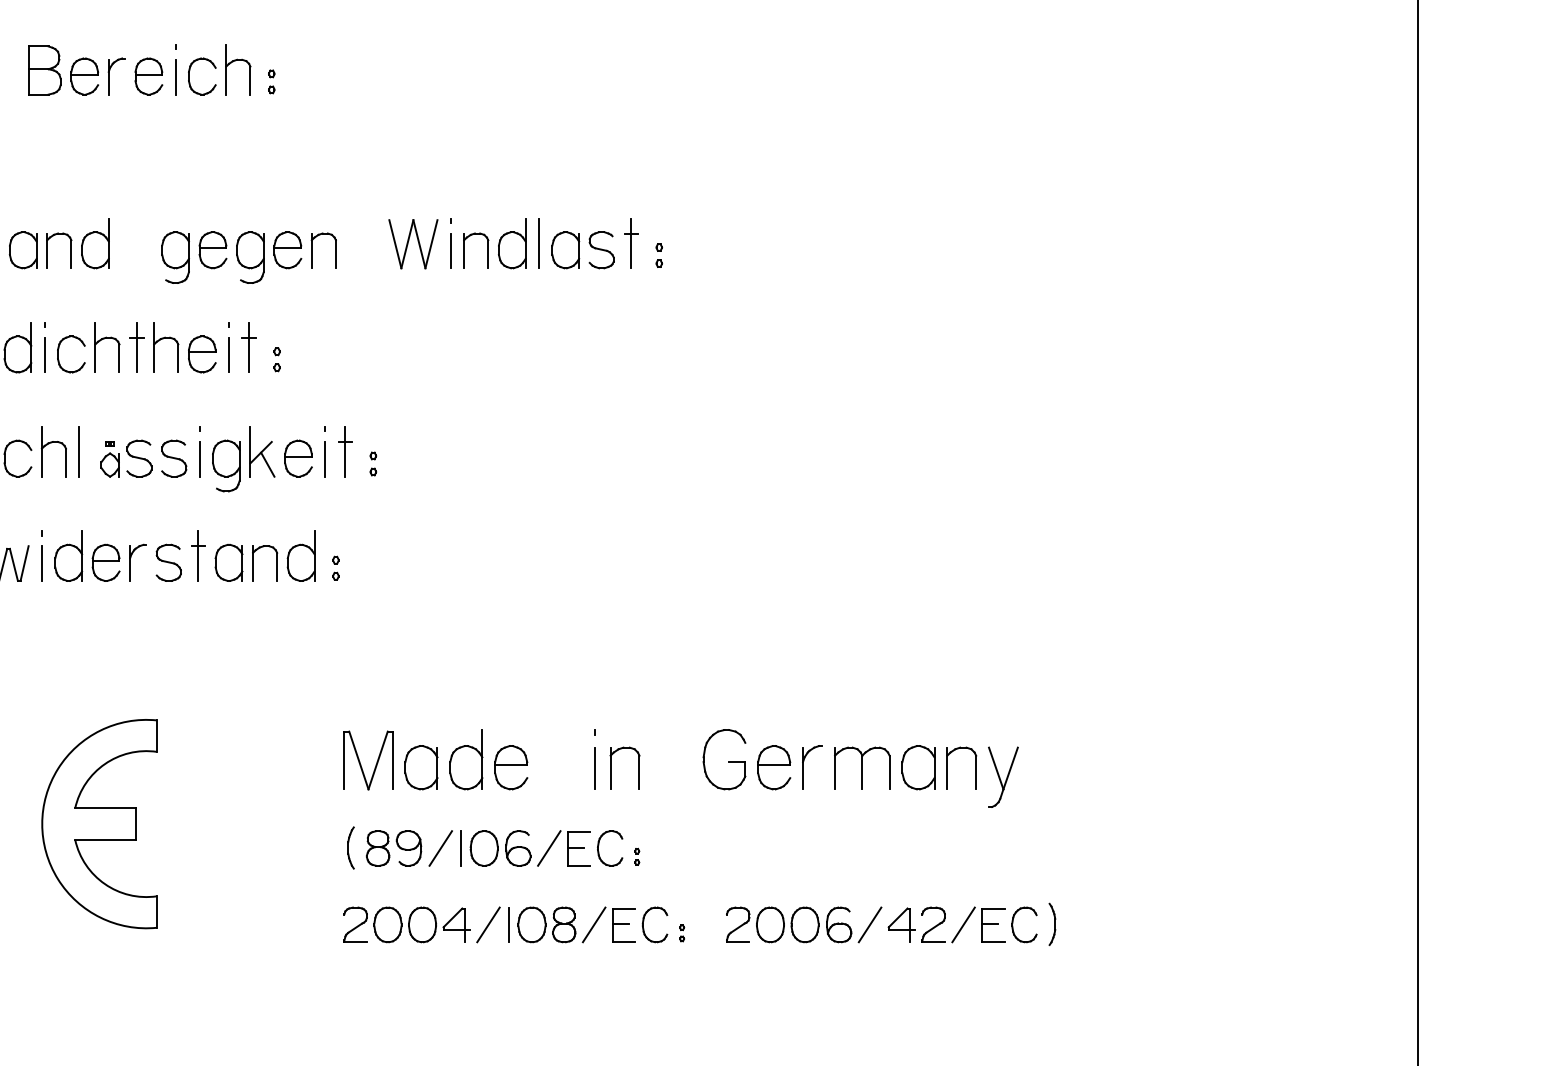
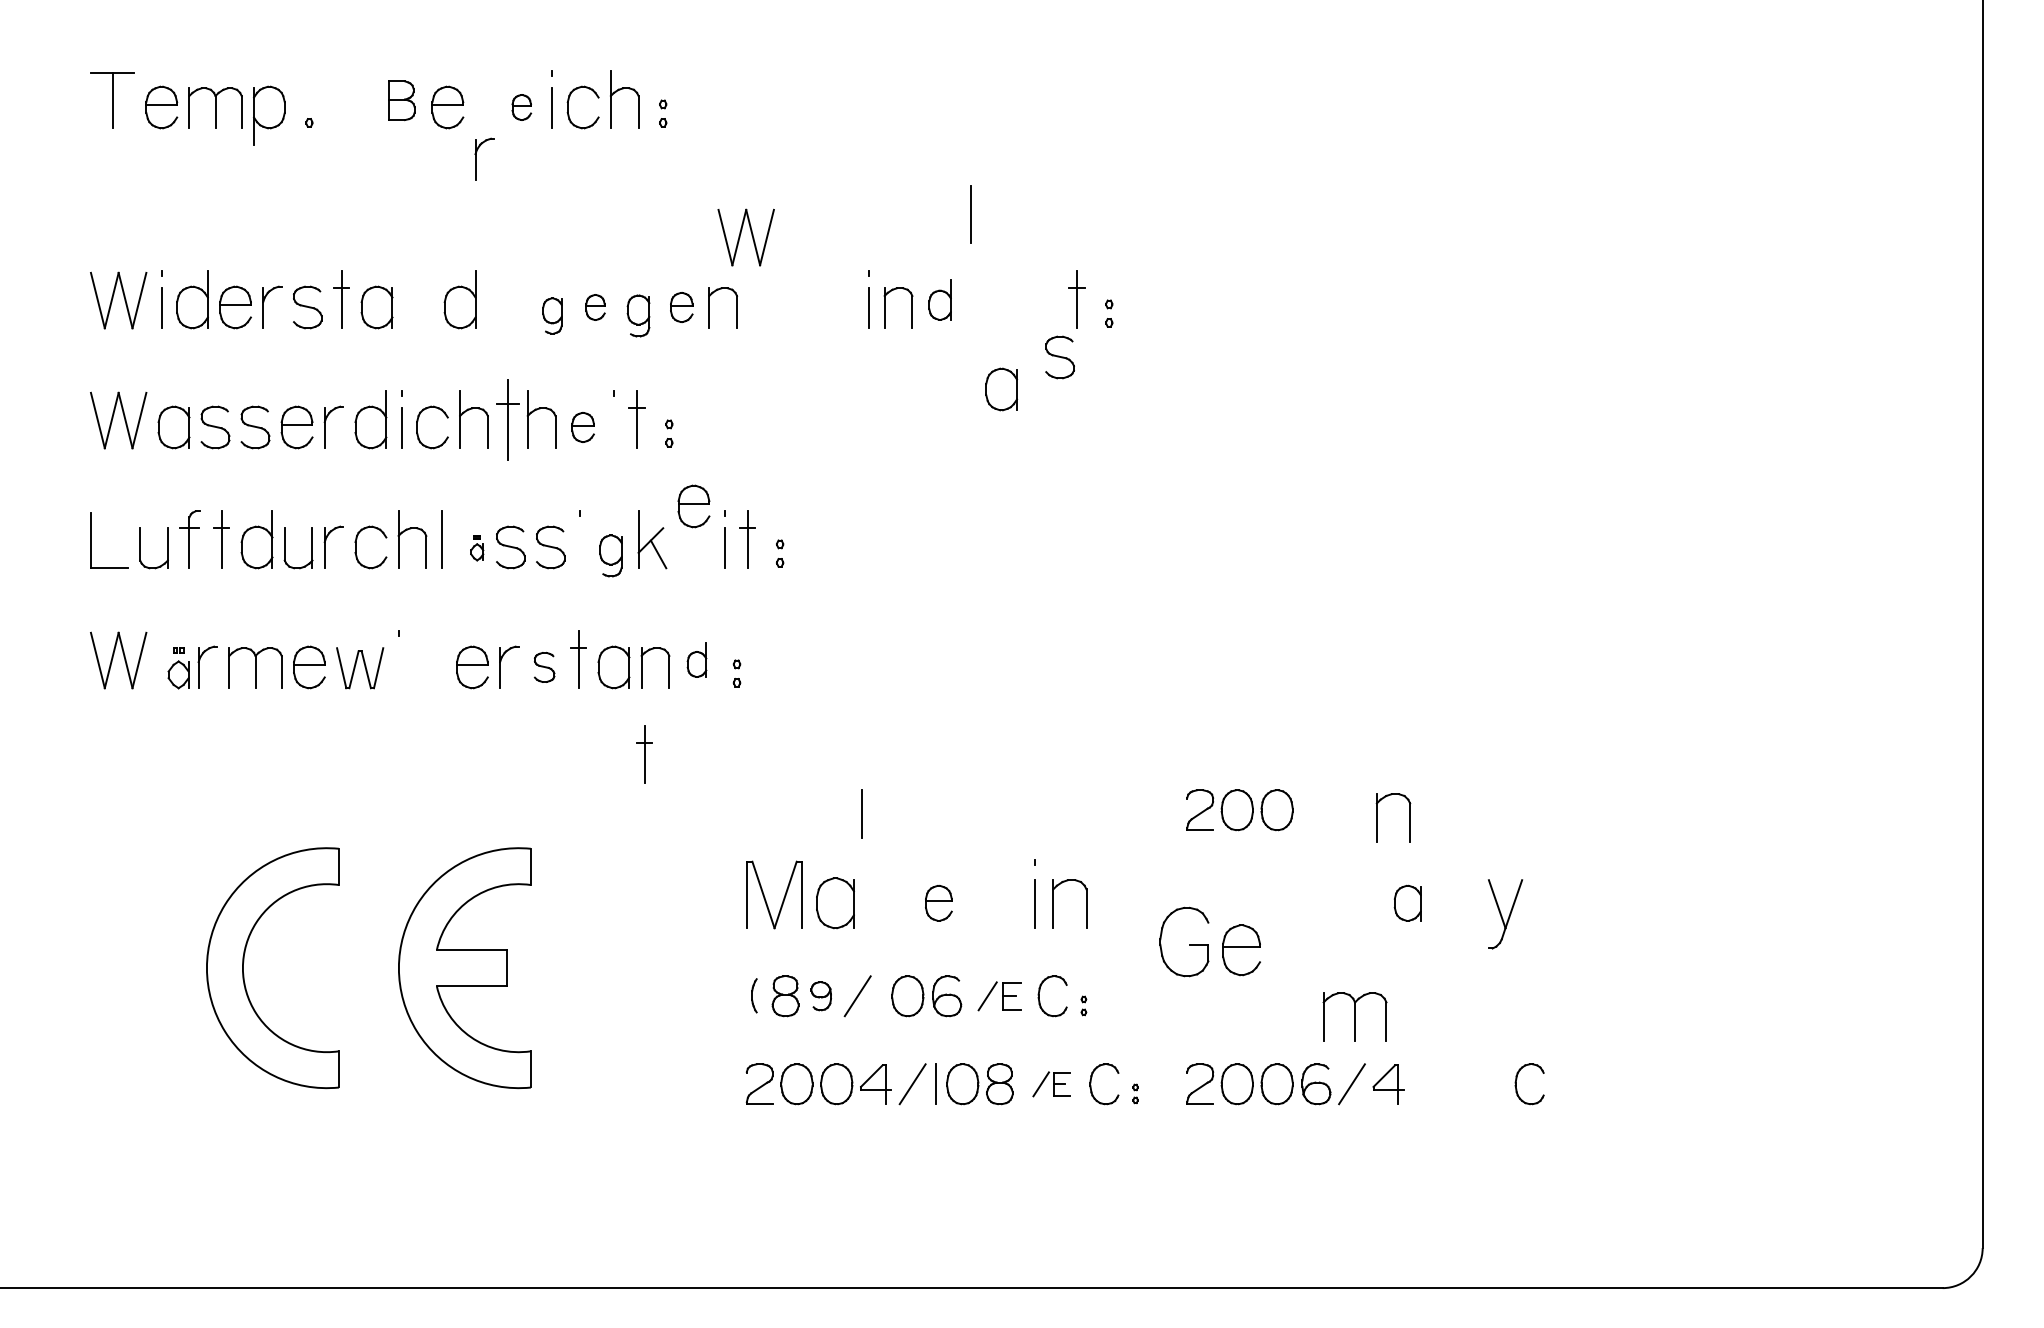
part: (44, 70) -> (401, 100), size x0.7
part: (109, 75) -> (476, 158), moved
part: (148, 76) -> (521, 107), size x0.6
part: (511, 243) -> (939, 299), size x0.7
line: (538, 243) -> (970, 214), moved
part: (412, 244) -> (745, 237), moved
part: (47, 250) -> (405, 307), removed
part: (212, 250) -> (595, 307), size x0.6
part: (287, 250) -> (681, 307), size x0.7
part: (565, 250) -> (1001, 389), moved
part: (601, 250) -> (1059, 357), moved
part: (175, 257) -> (552, 315), size x0.6
part: (250, 257) -> (638, 315), size x0.7
part: (136, 347) -> (507, 419), size x1.4
part: (201, 354) -> (582, 427), size x0.7
line: (228, 354) -> (613, 427), removed
part: (298, 458) -> (693, 506), moved
part: (110, 459) -> (477, 548), size x0.6
line: (199, 459) -> (580, 548), removed
part: (226, 465) -> (610, 555), size x0.7
part: (68, 555) -> (429, 659), removed
part: (300, 555) -> (696, 659), size x0.6
part: (168, 562) -> (544, 667), size x0.7
line: (41, 563) -> (398, 668), removed
part: (255, 638) -> (644, 754), added
part: (772, 687) -> (1239, 810), added
line: (444, 689) -> (861, 813), added
part: (724, 759) -> (1184, 941), moved
part: (465, 760) -> (886, 894), removed
part: (510, 767) -> (938, 903), size x0.7
part: (774, 767) -> (1241, 950), moved
part: (803, 767) -> (1275, 902), removed
part: (861, 767) -> (1354, 1016), moved
part: (918, 767) -> (1407, 903), size x0.7
part: (947, 767) -> (1377, 817), moved
part: (351, 847) -> (754, 995), size x0.7
part: (409, 848) -> (821, 996), size x0.7
line: (461, 848) -> (881, 996), removed
part: (563, 848) -> (999, 996), size x0.7
part: (1052, 924) -> (1561, 1083), removed
part: (609, 925) -> (1051, 1084), size x0.6
part: (963, 925) -> (1459, 1084), removed

